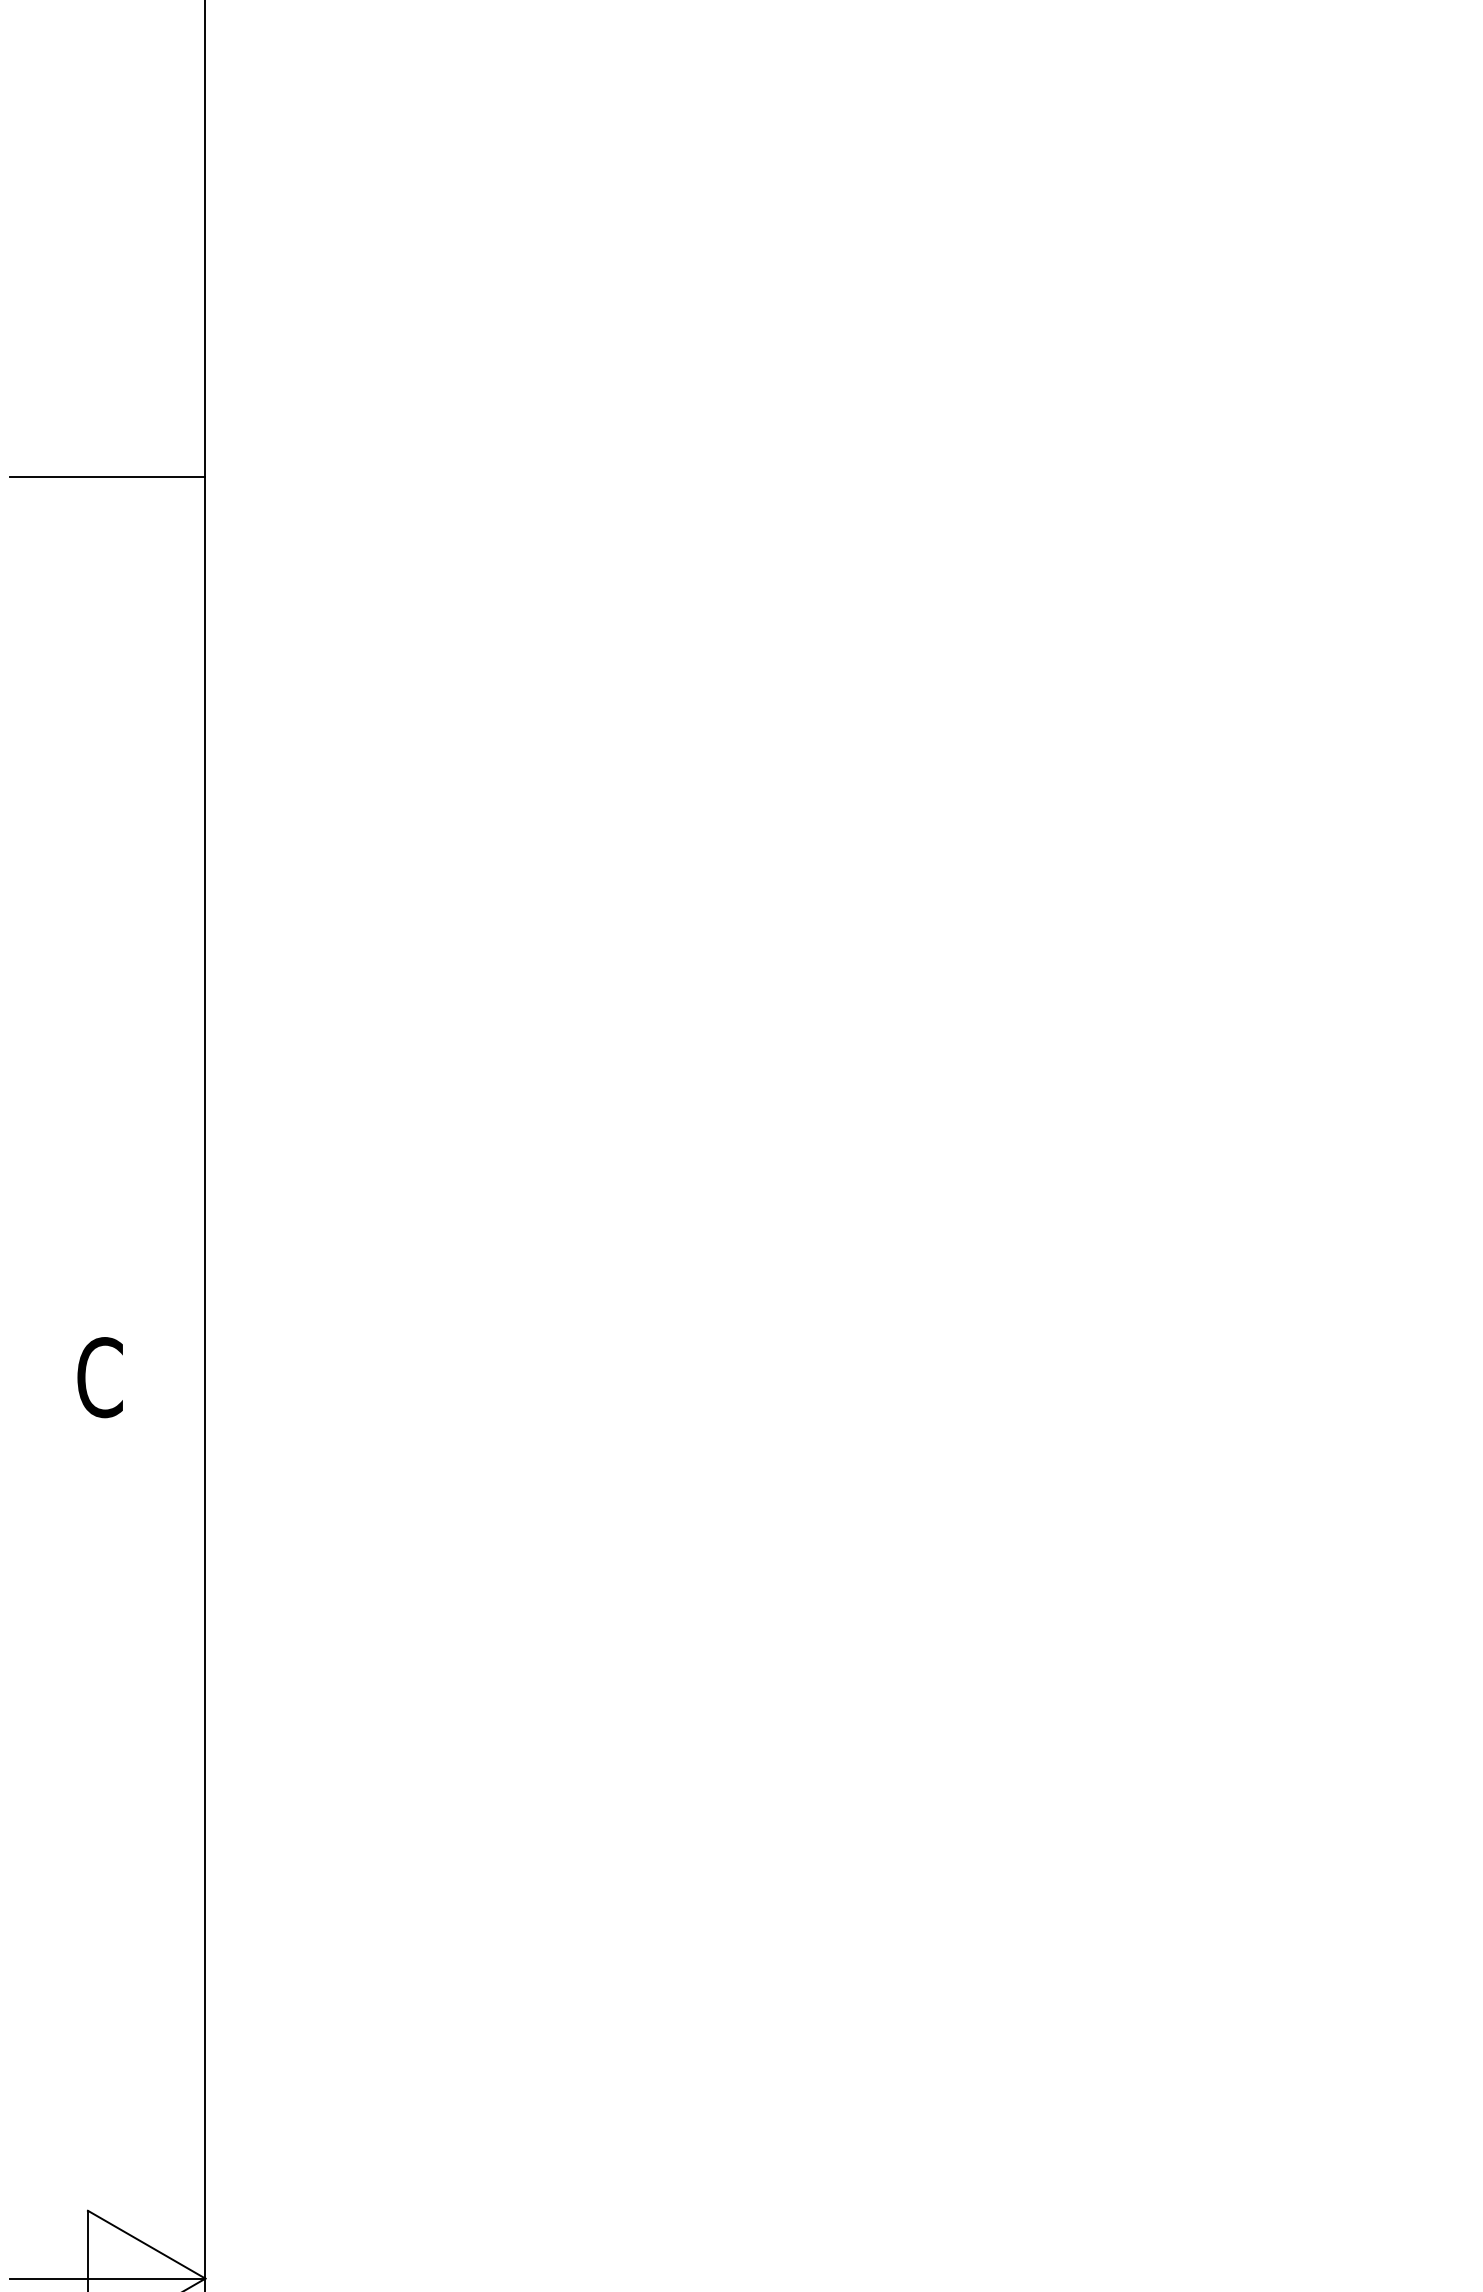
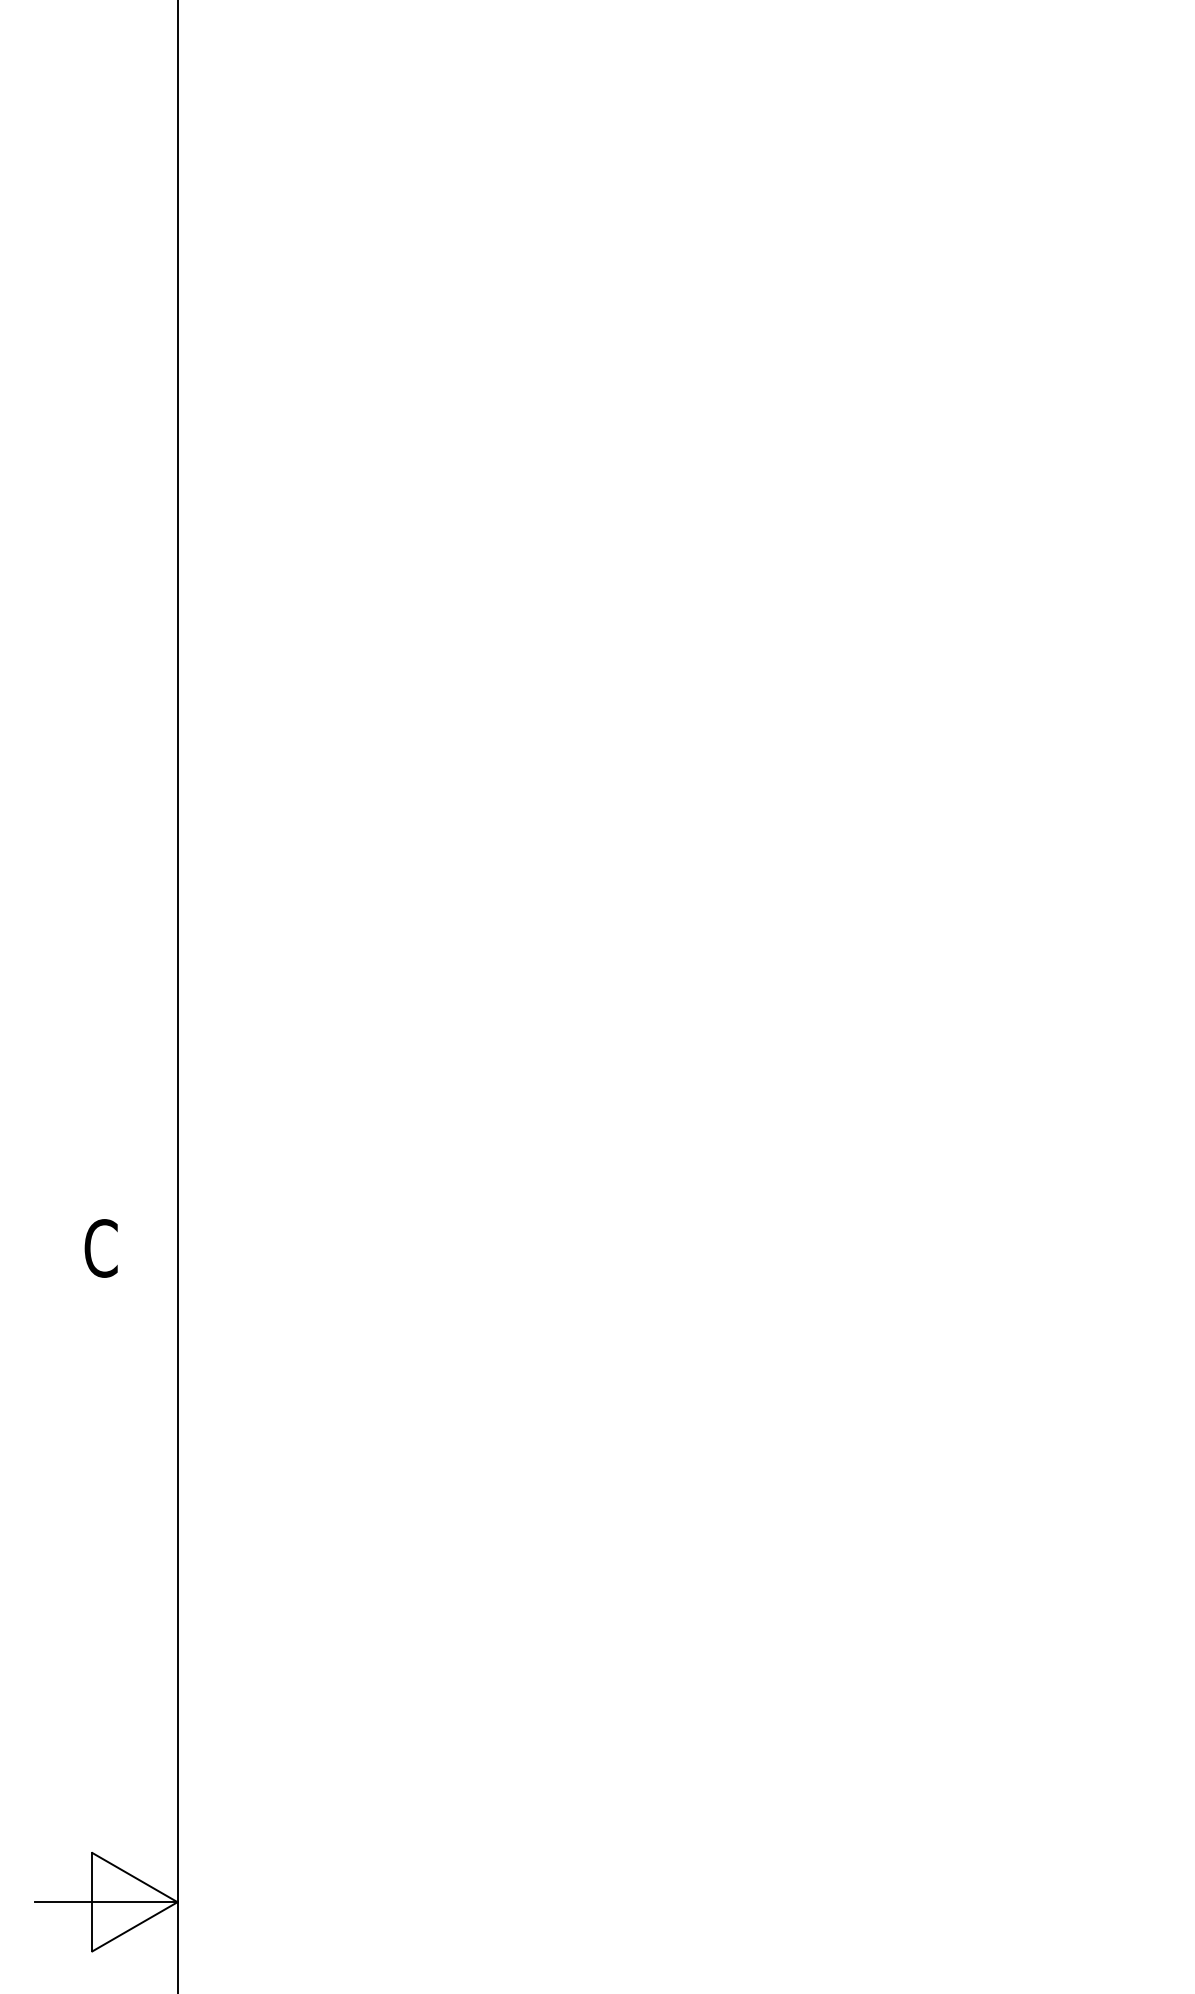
line: (107, 476) -> (106, 594), removed

